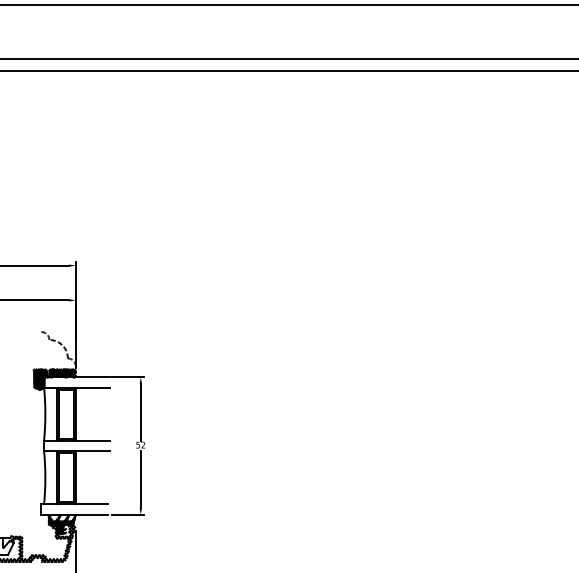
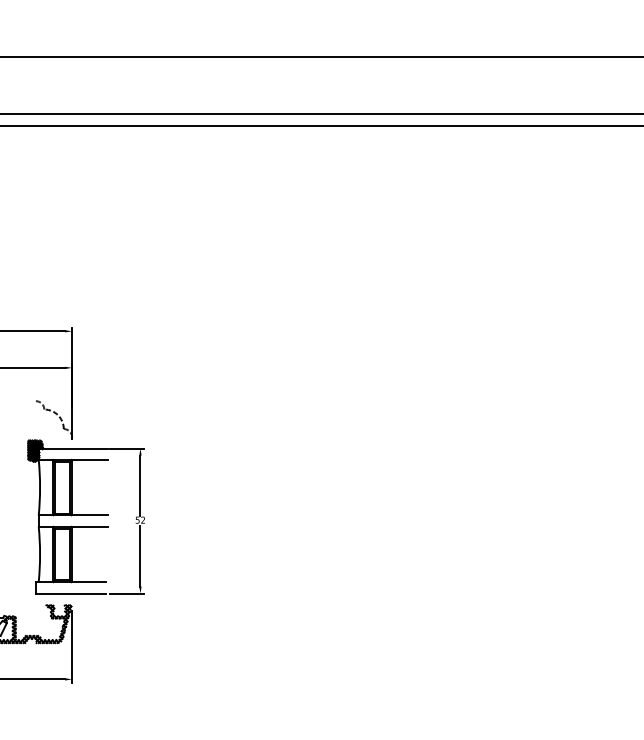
hatch: (61, 373) -> (57, 444), removed
hatch: (61, 524) -> (57, 603), removed

